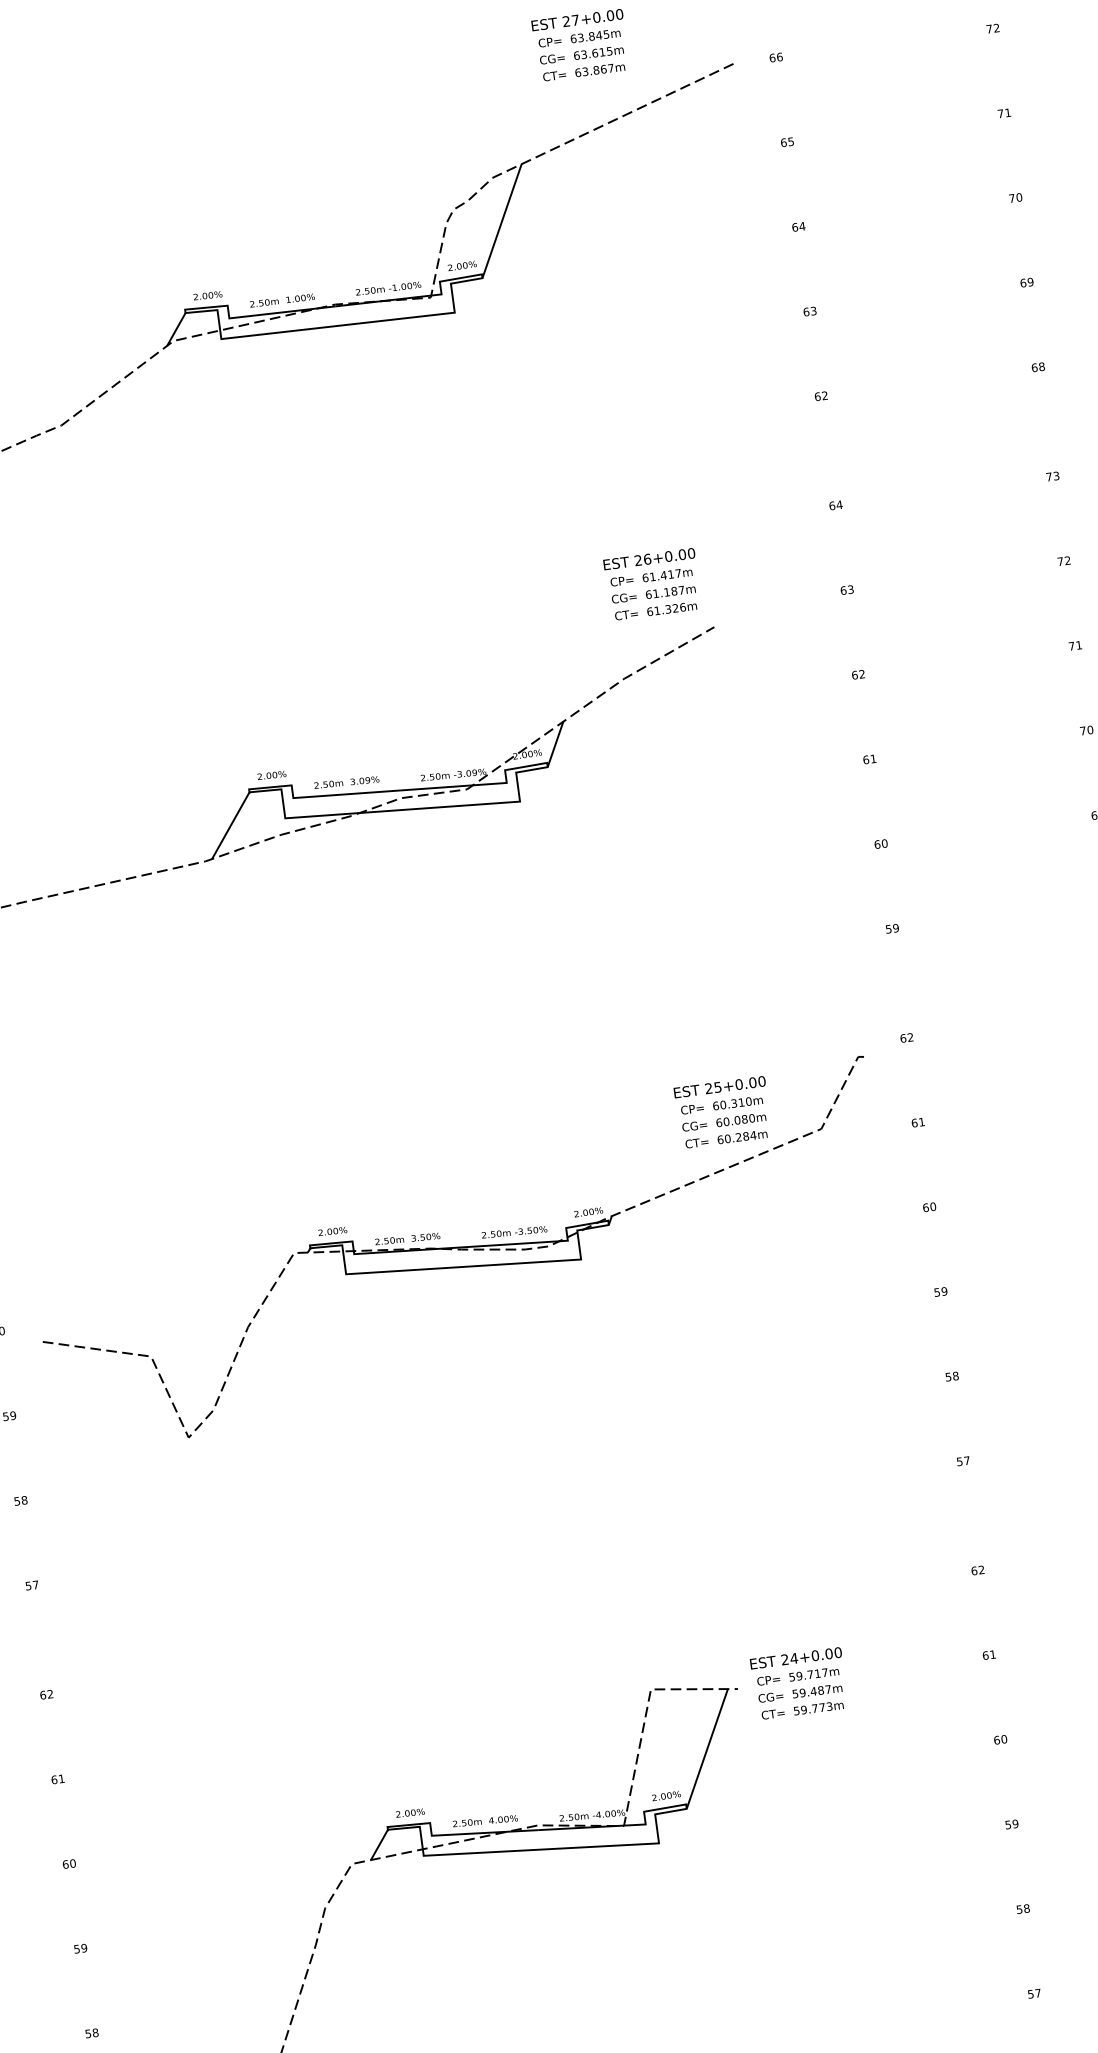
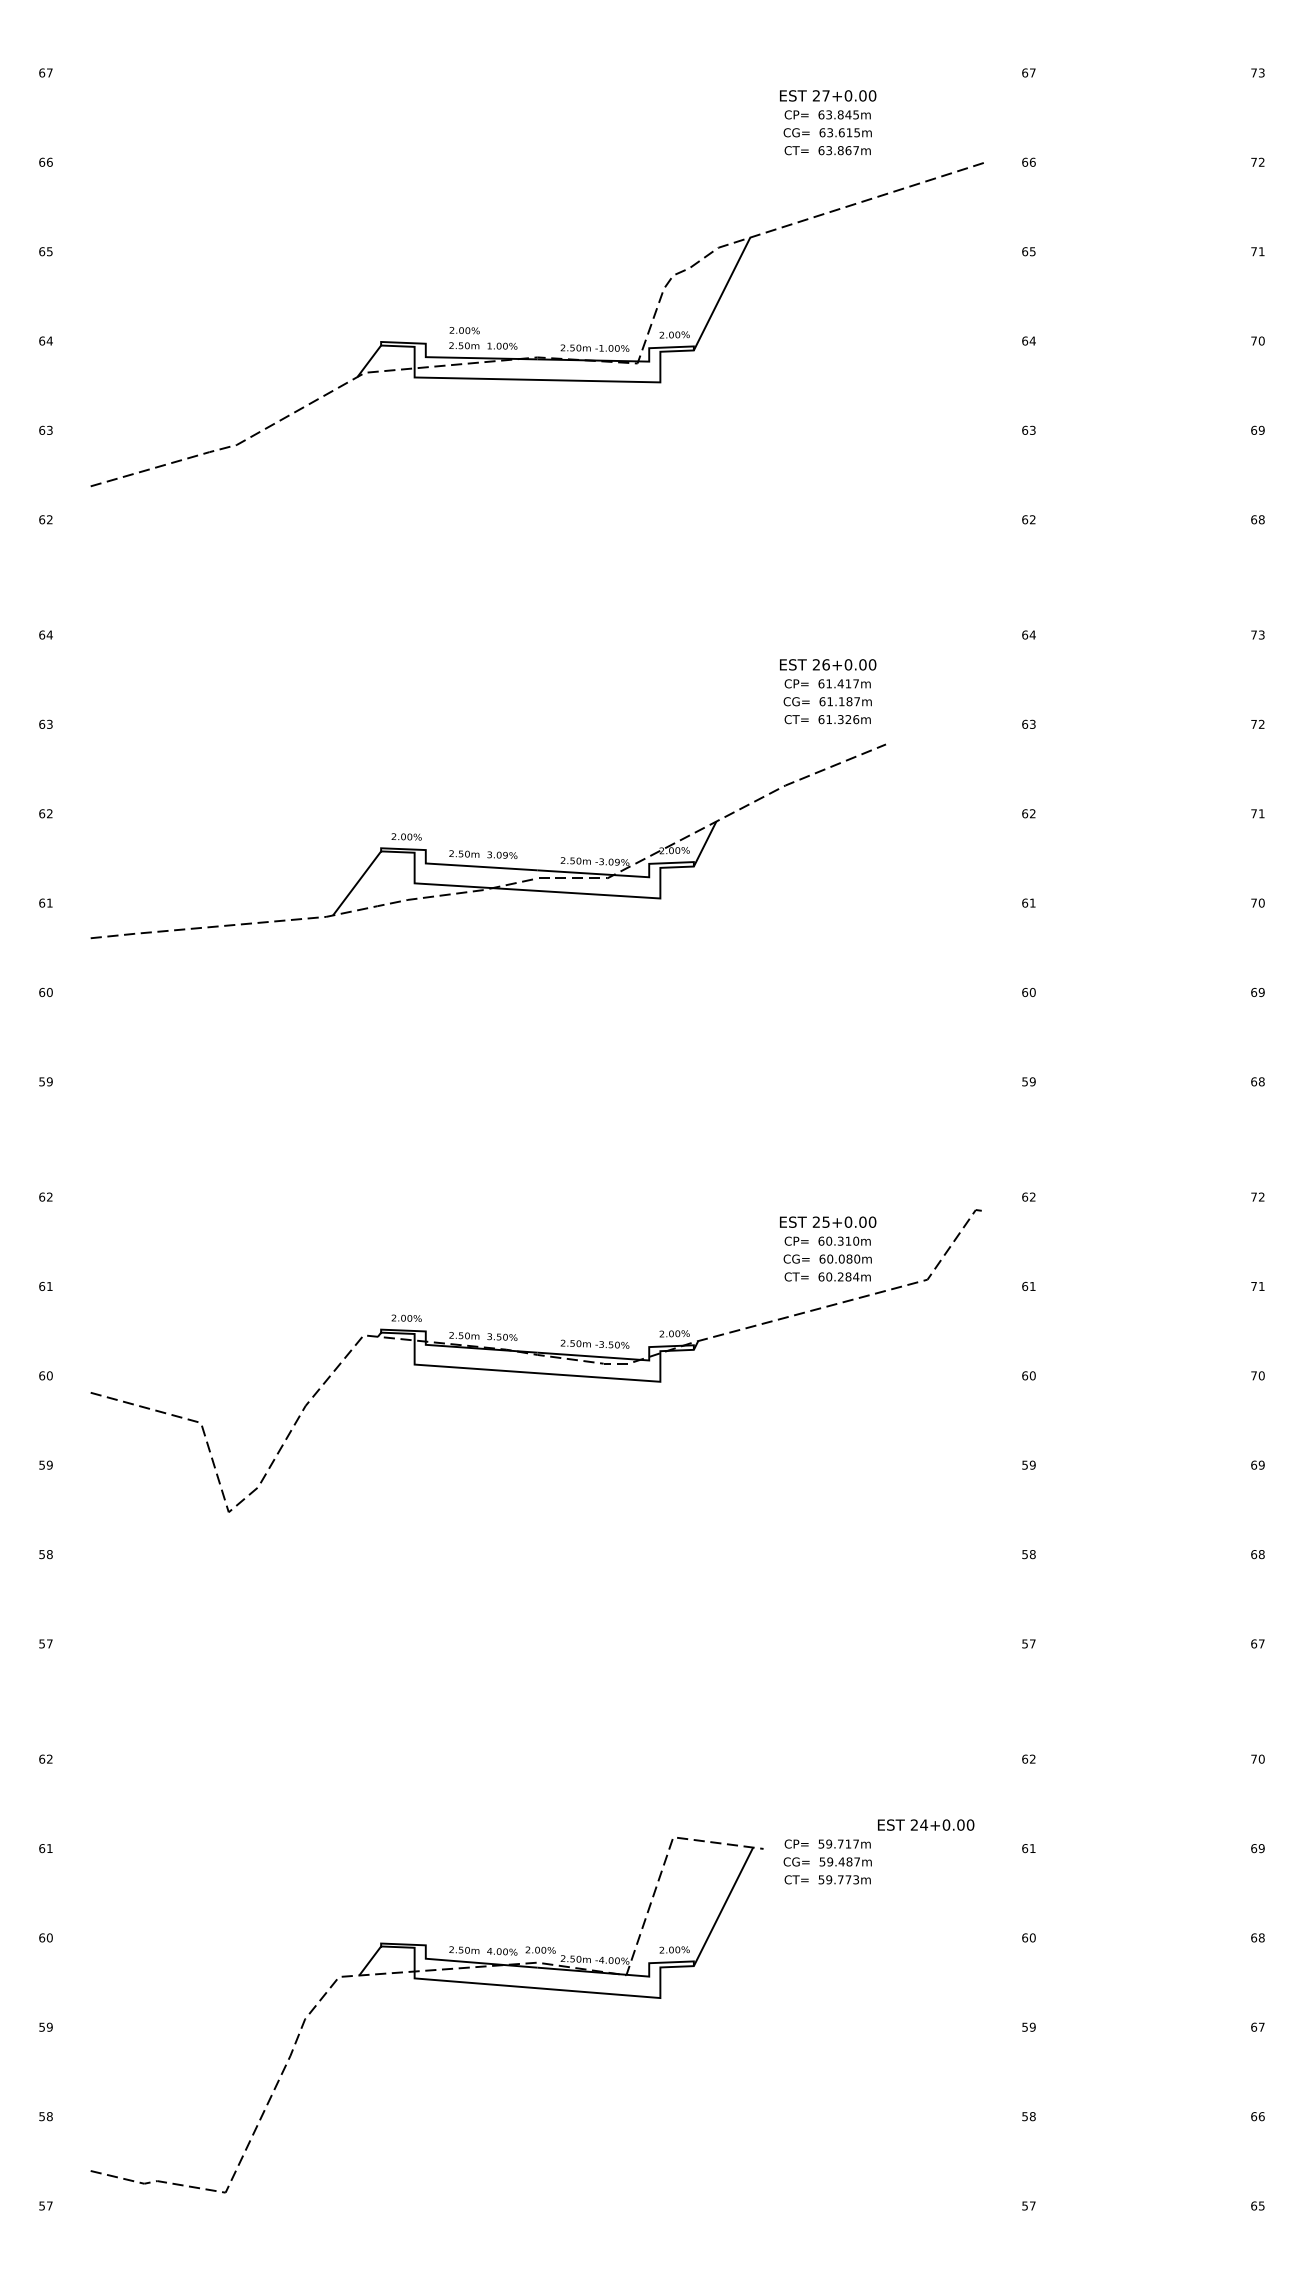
text: (207, 295) -> (464, 330), moved
text: (796, 1657) -> (926, 1824), moved
text: (410, 1812) -> (540, 1949), moved

